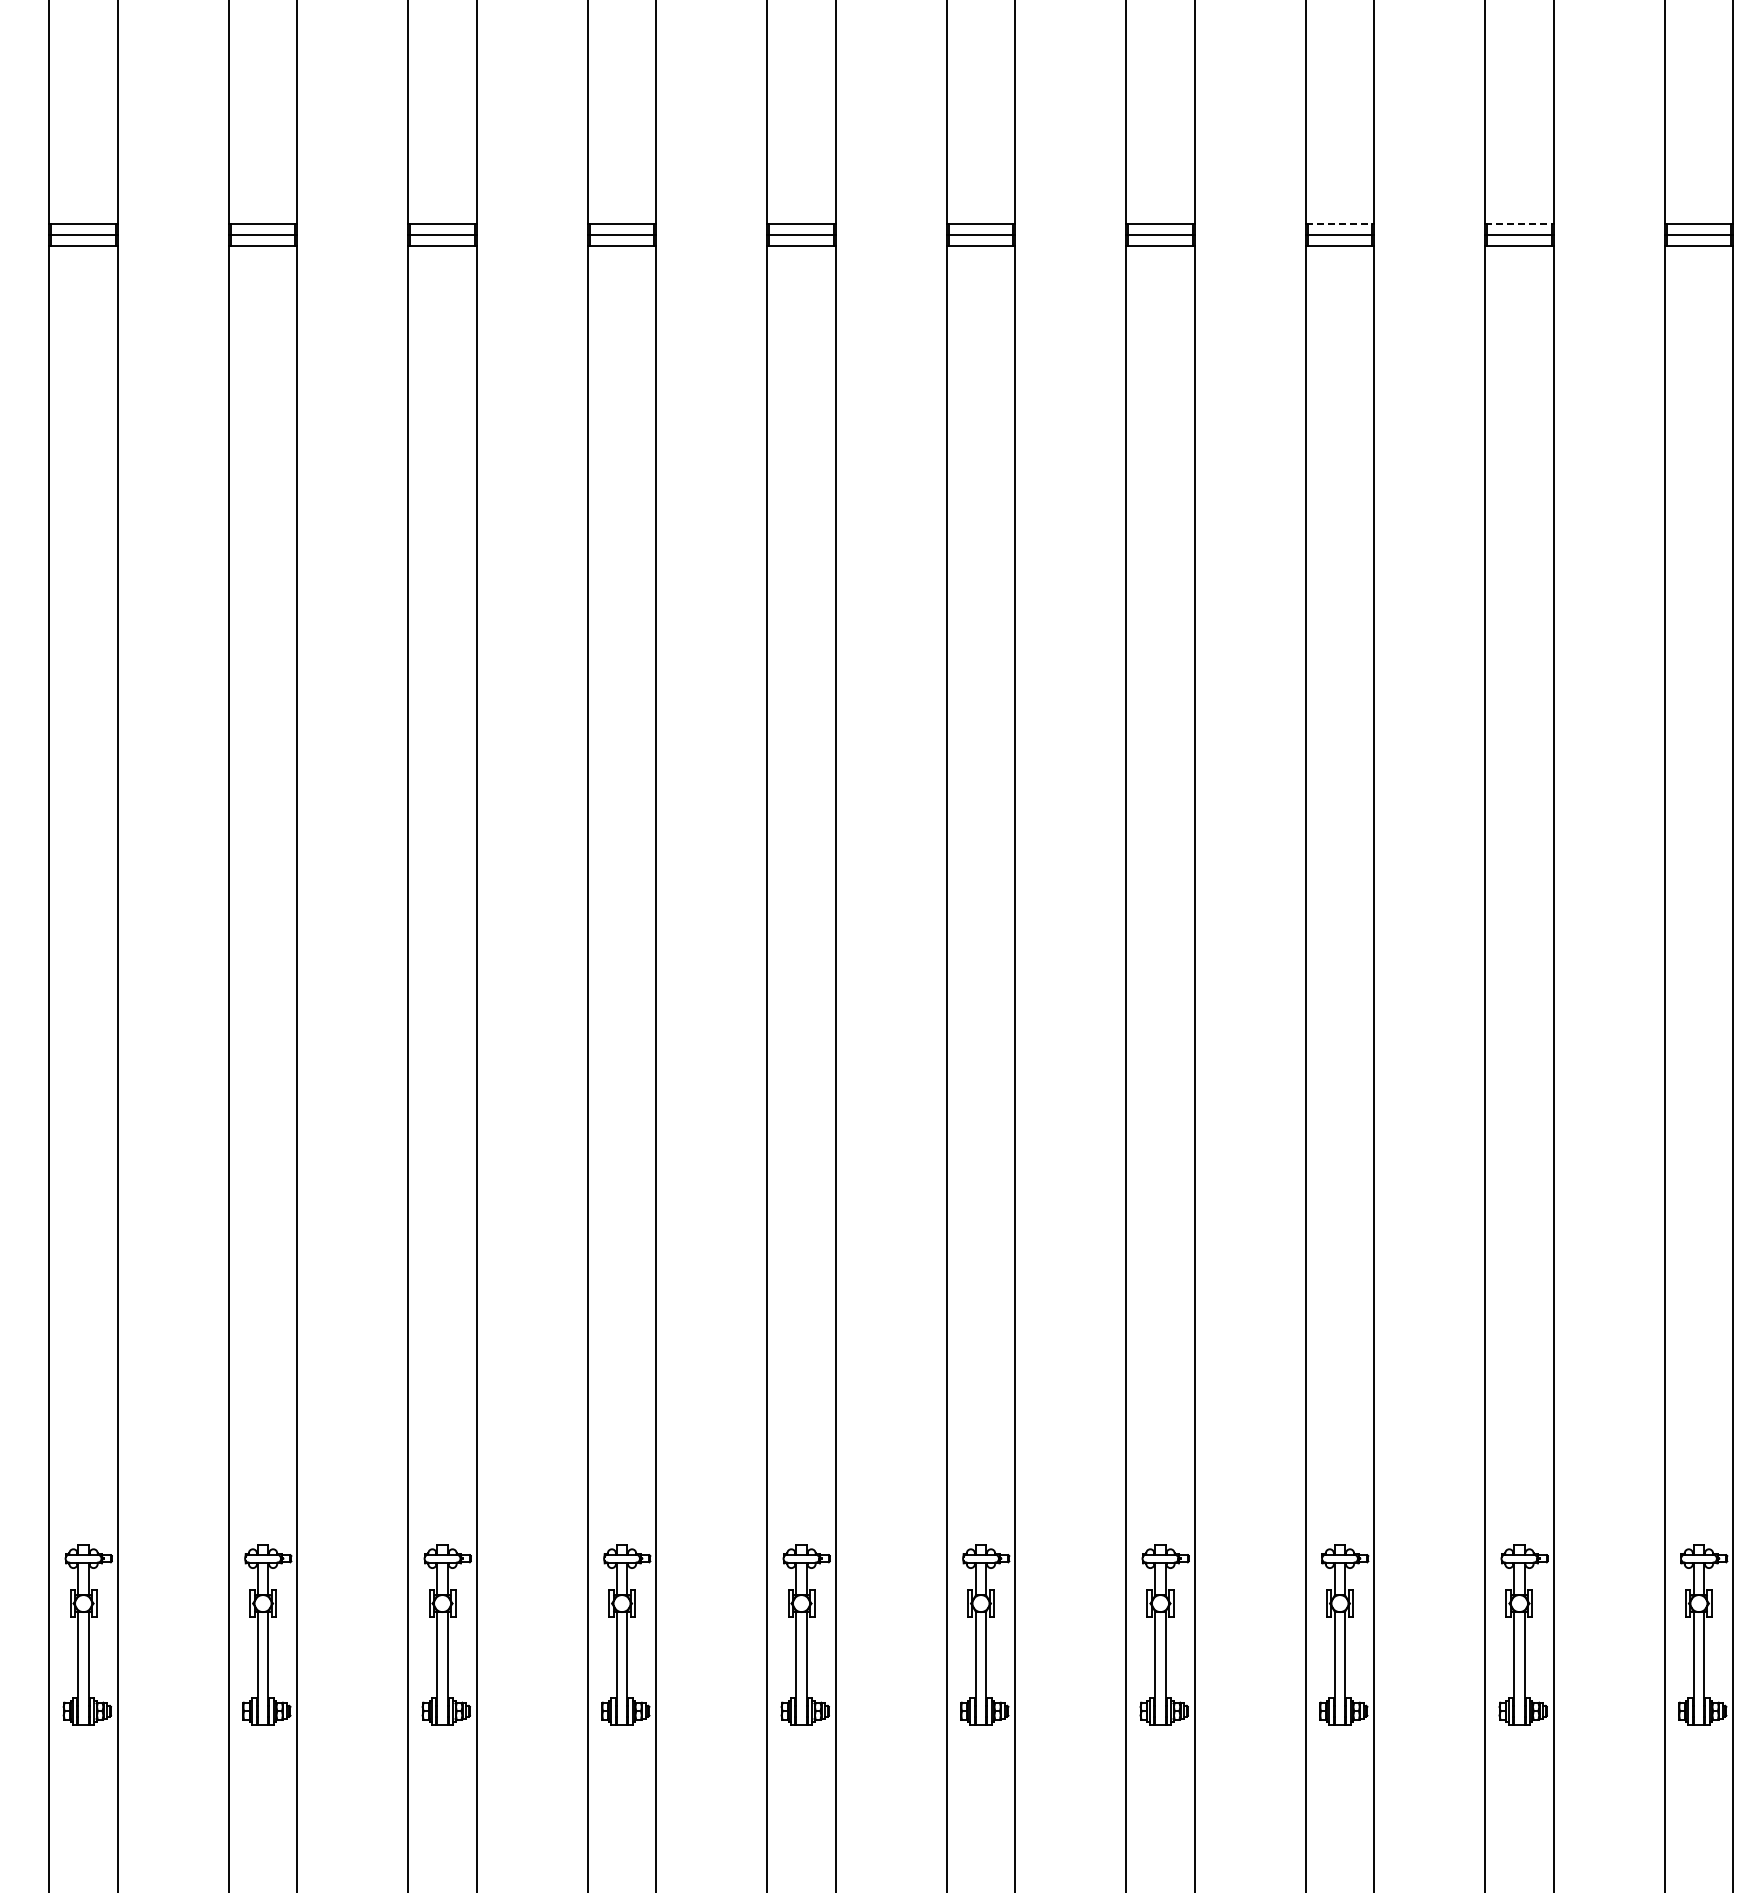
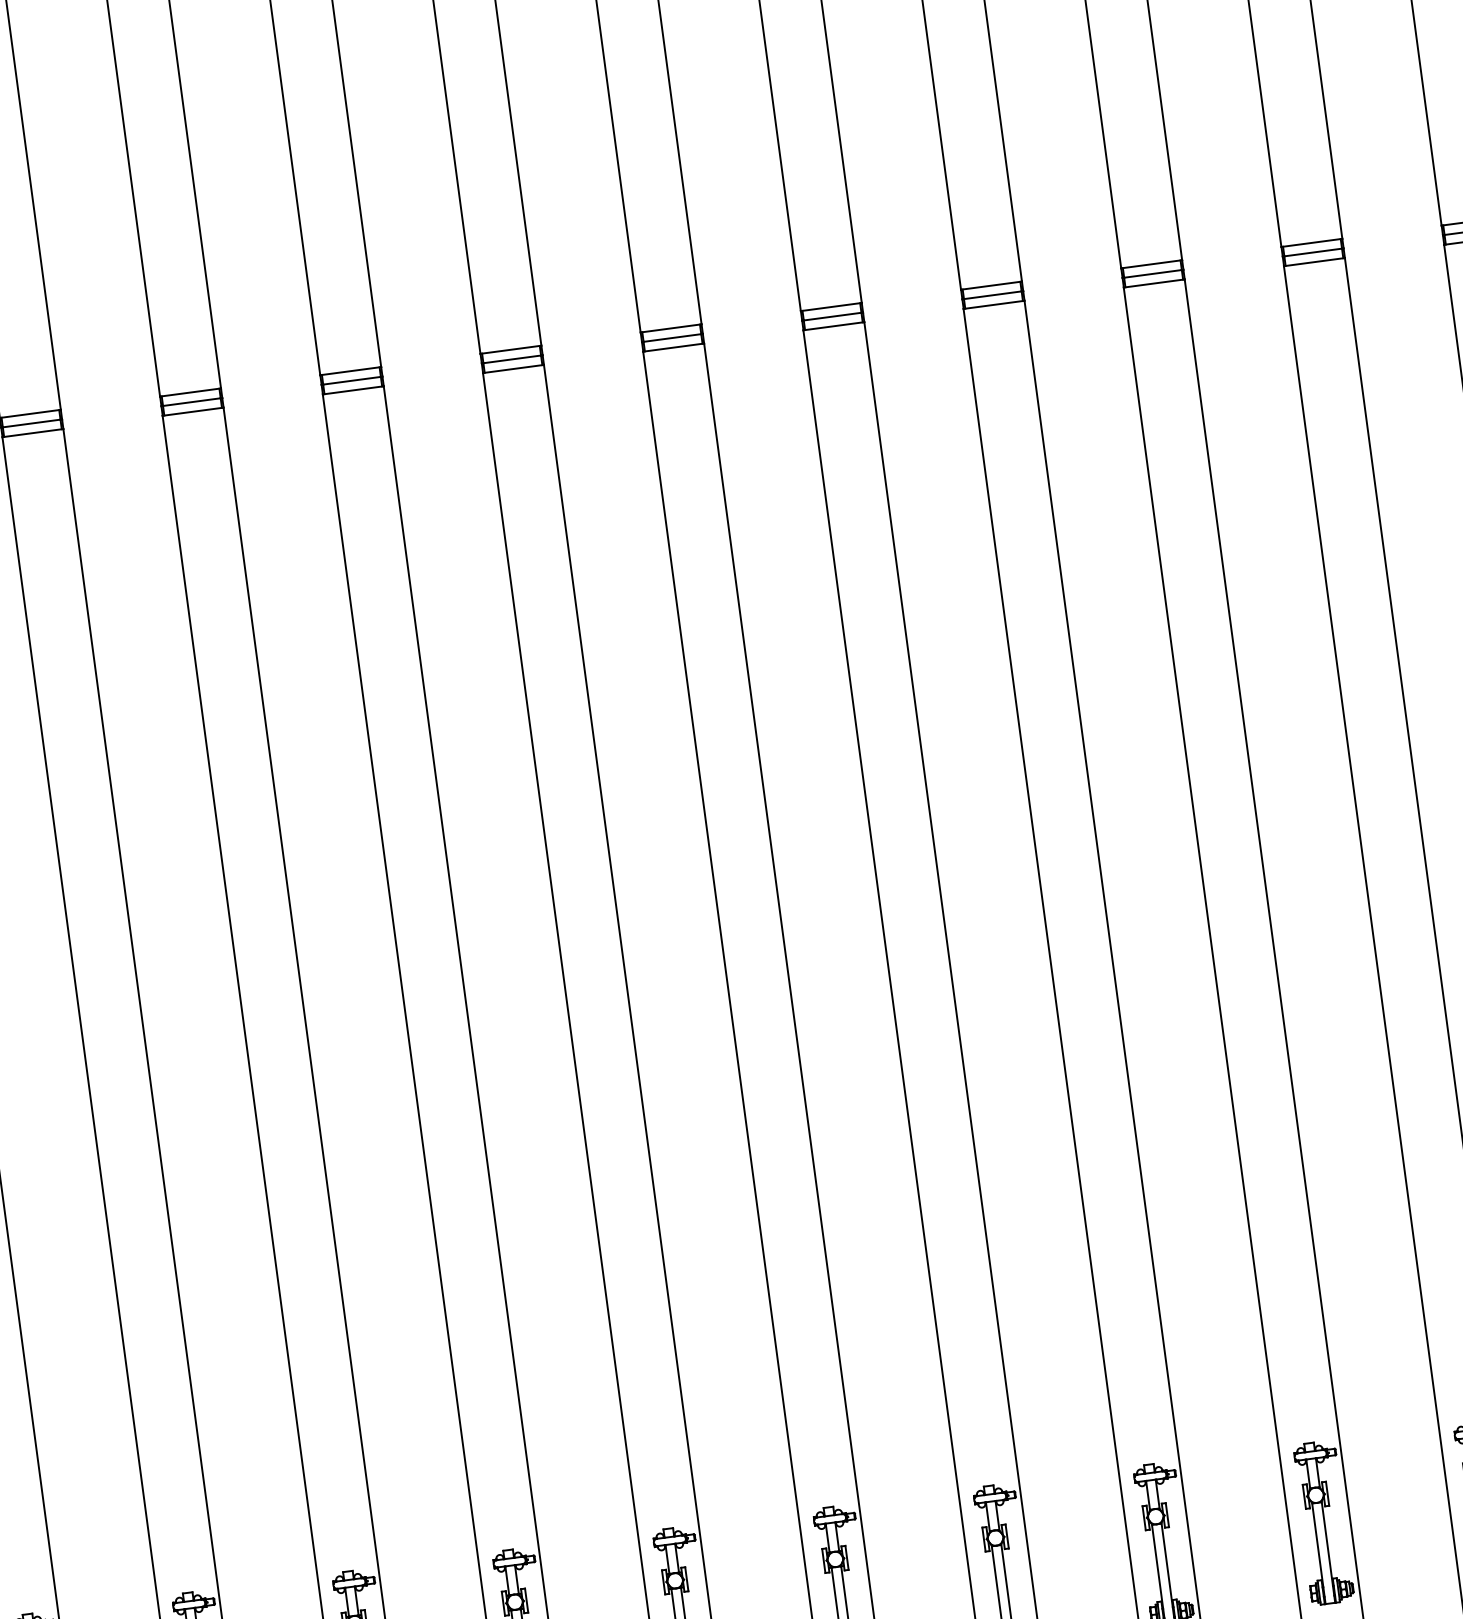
line: (1340, 224) -> (1152, 264), dashed -> solid
line: (1519, 224) -> (1311, 243), dashed -> solid

